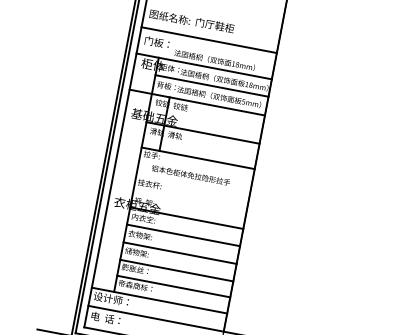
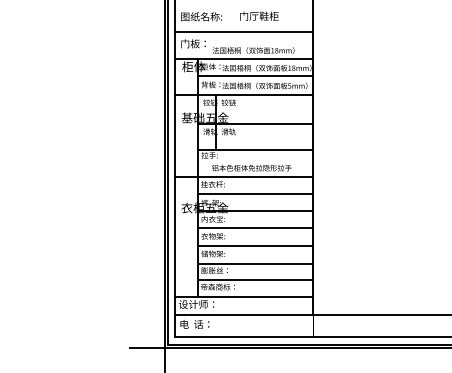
text: (215, 24) -> (259, 15), moved
line: (182, 182) -> (244, 176), added
line: (189, 202) -> (255, 194), added

